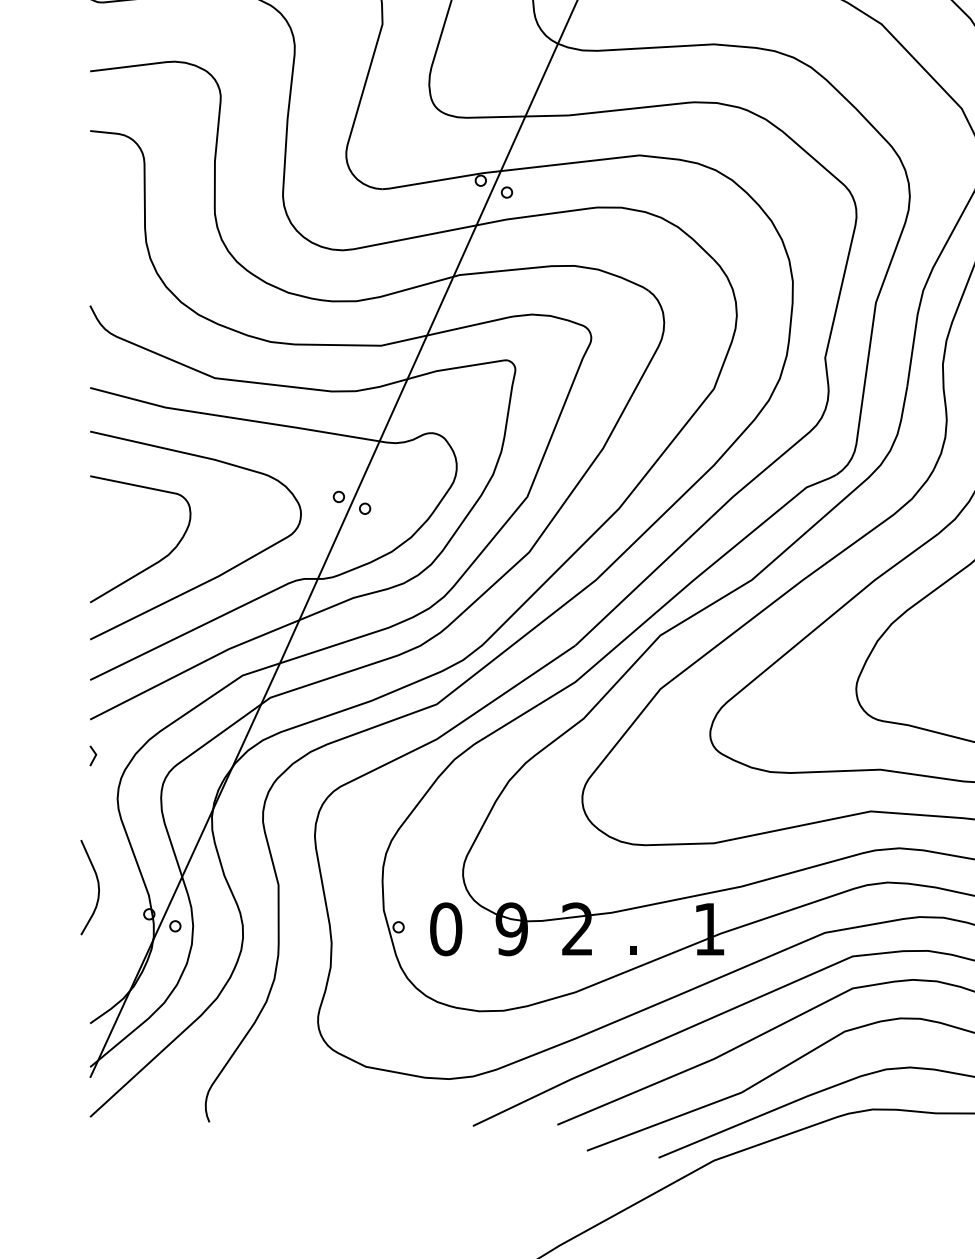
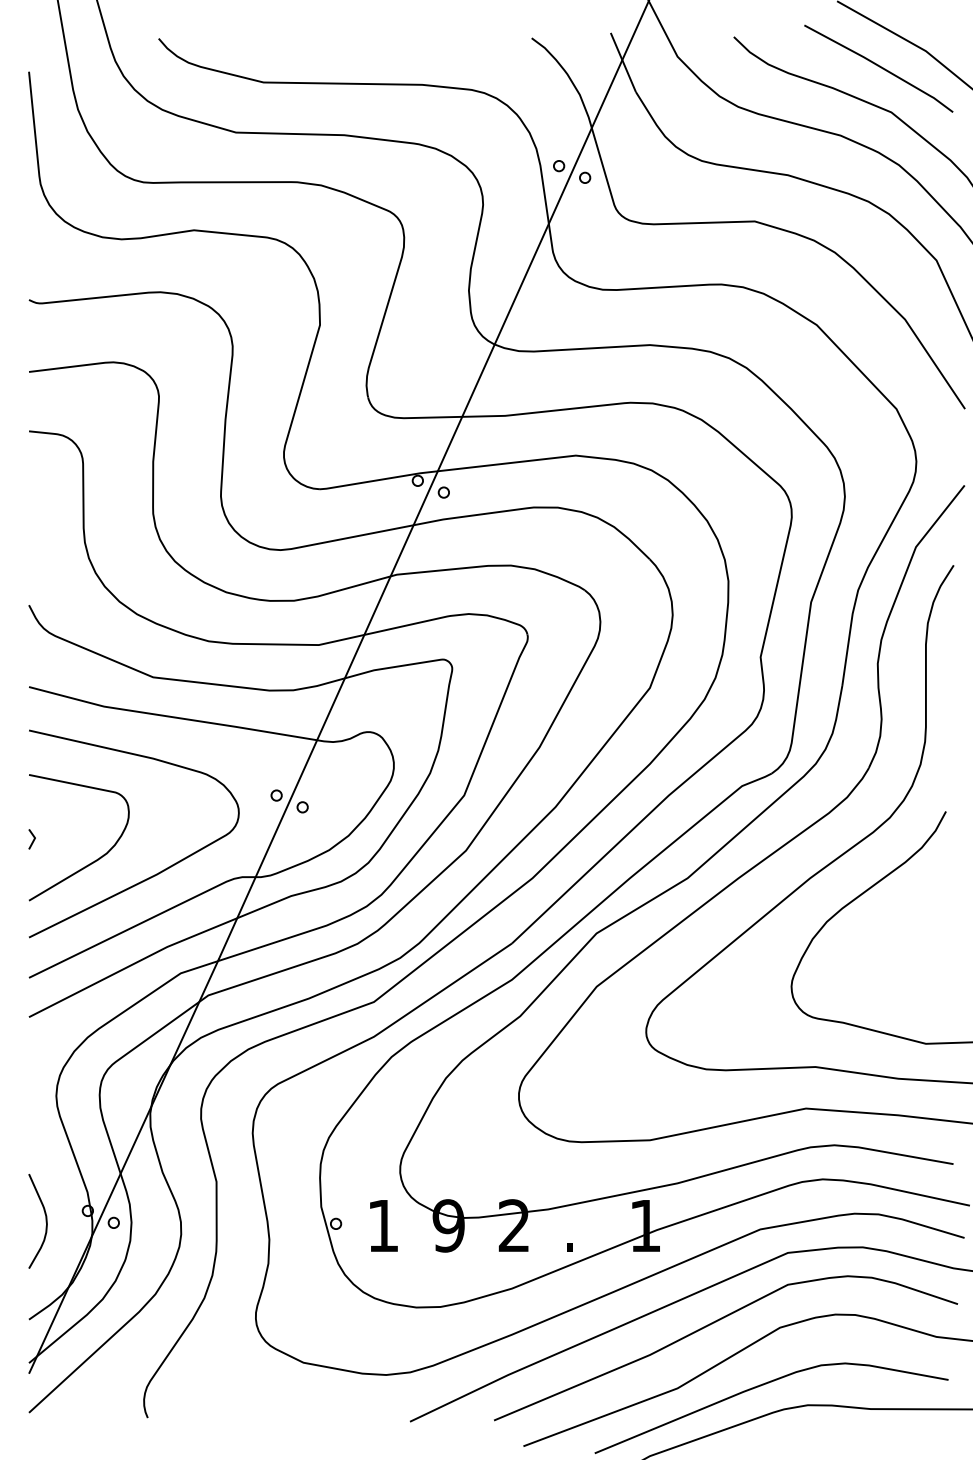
line: (93, 757) -> (32, 840), moved
curve: (97, 887) -> (45, 1221), moved
text: (446, 928) -> (383, 1225), 0 -> 1

